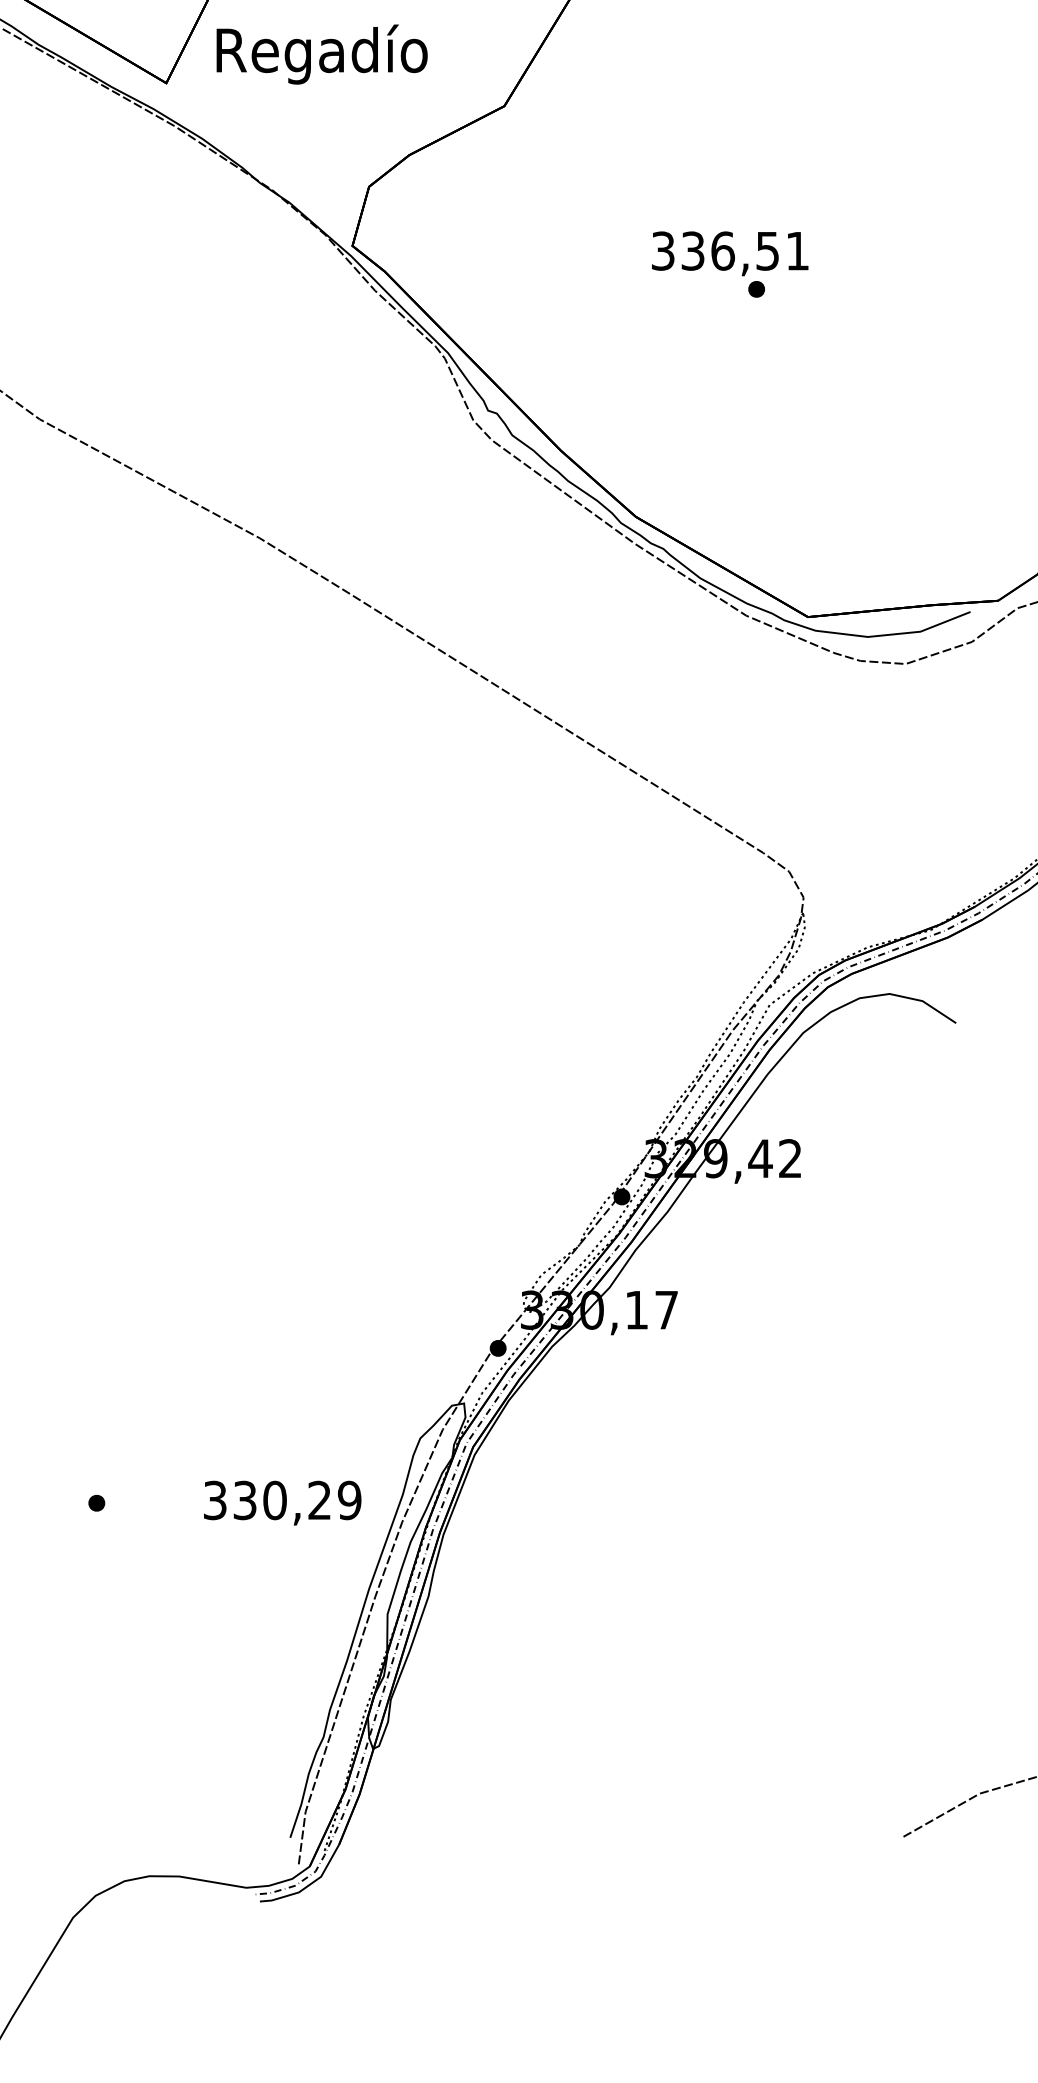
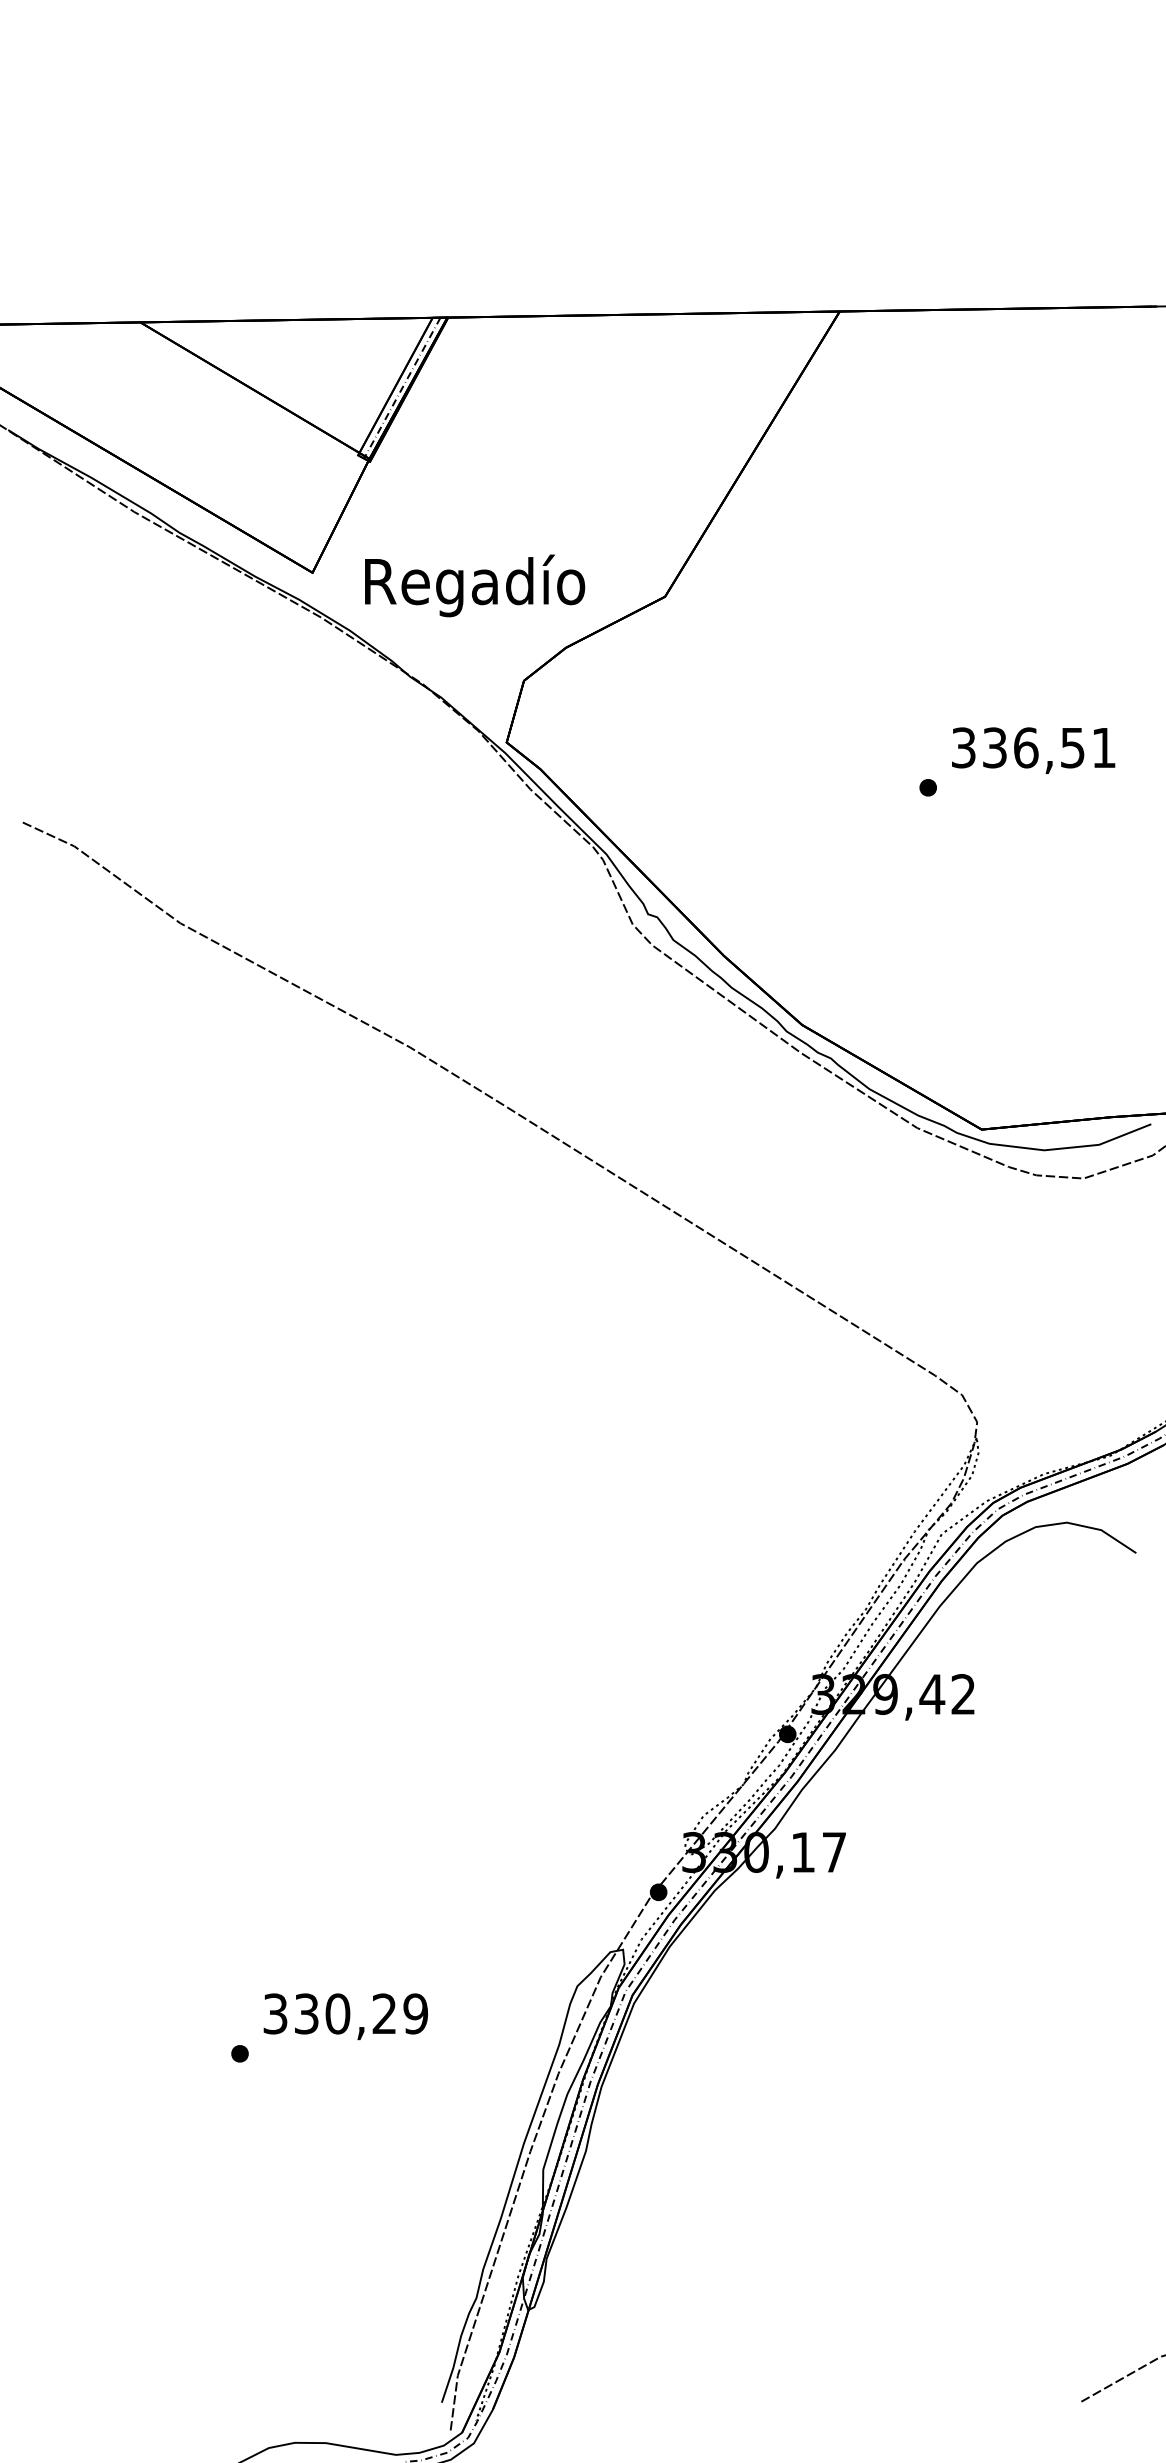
text: (322, 54) -> (475, 585), moved
text: (730, 253) -> (1033, 750), moved
text: (282, 1502) -> (345, 2016), moved

